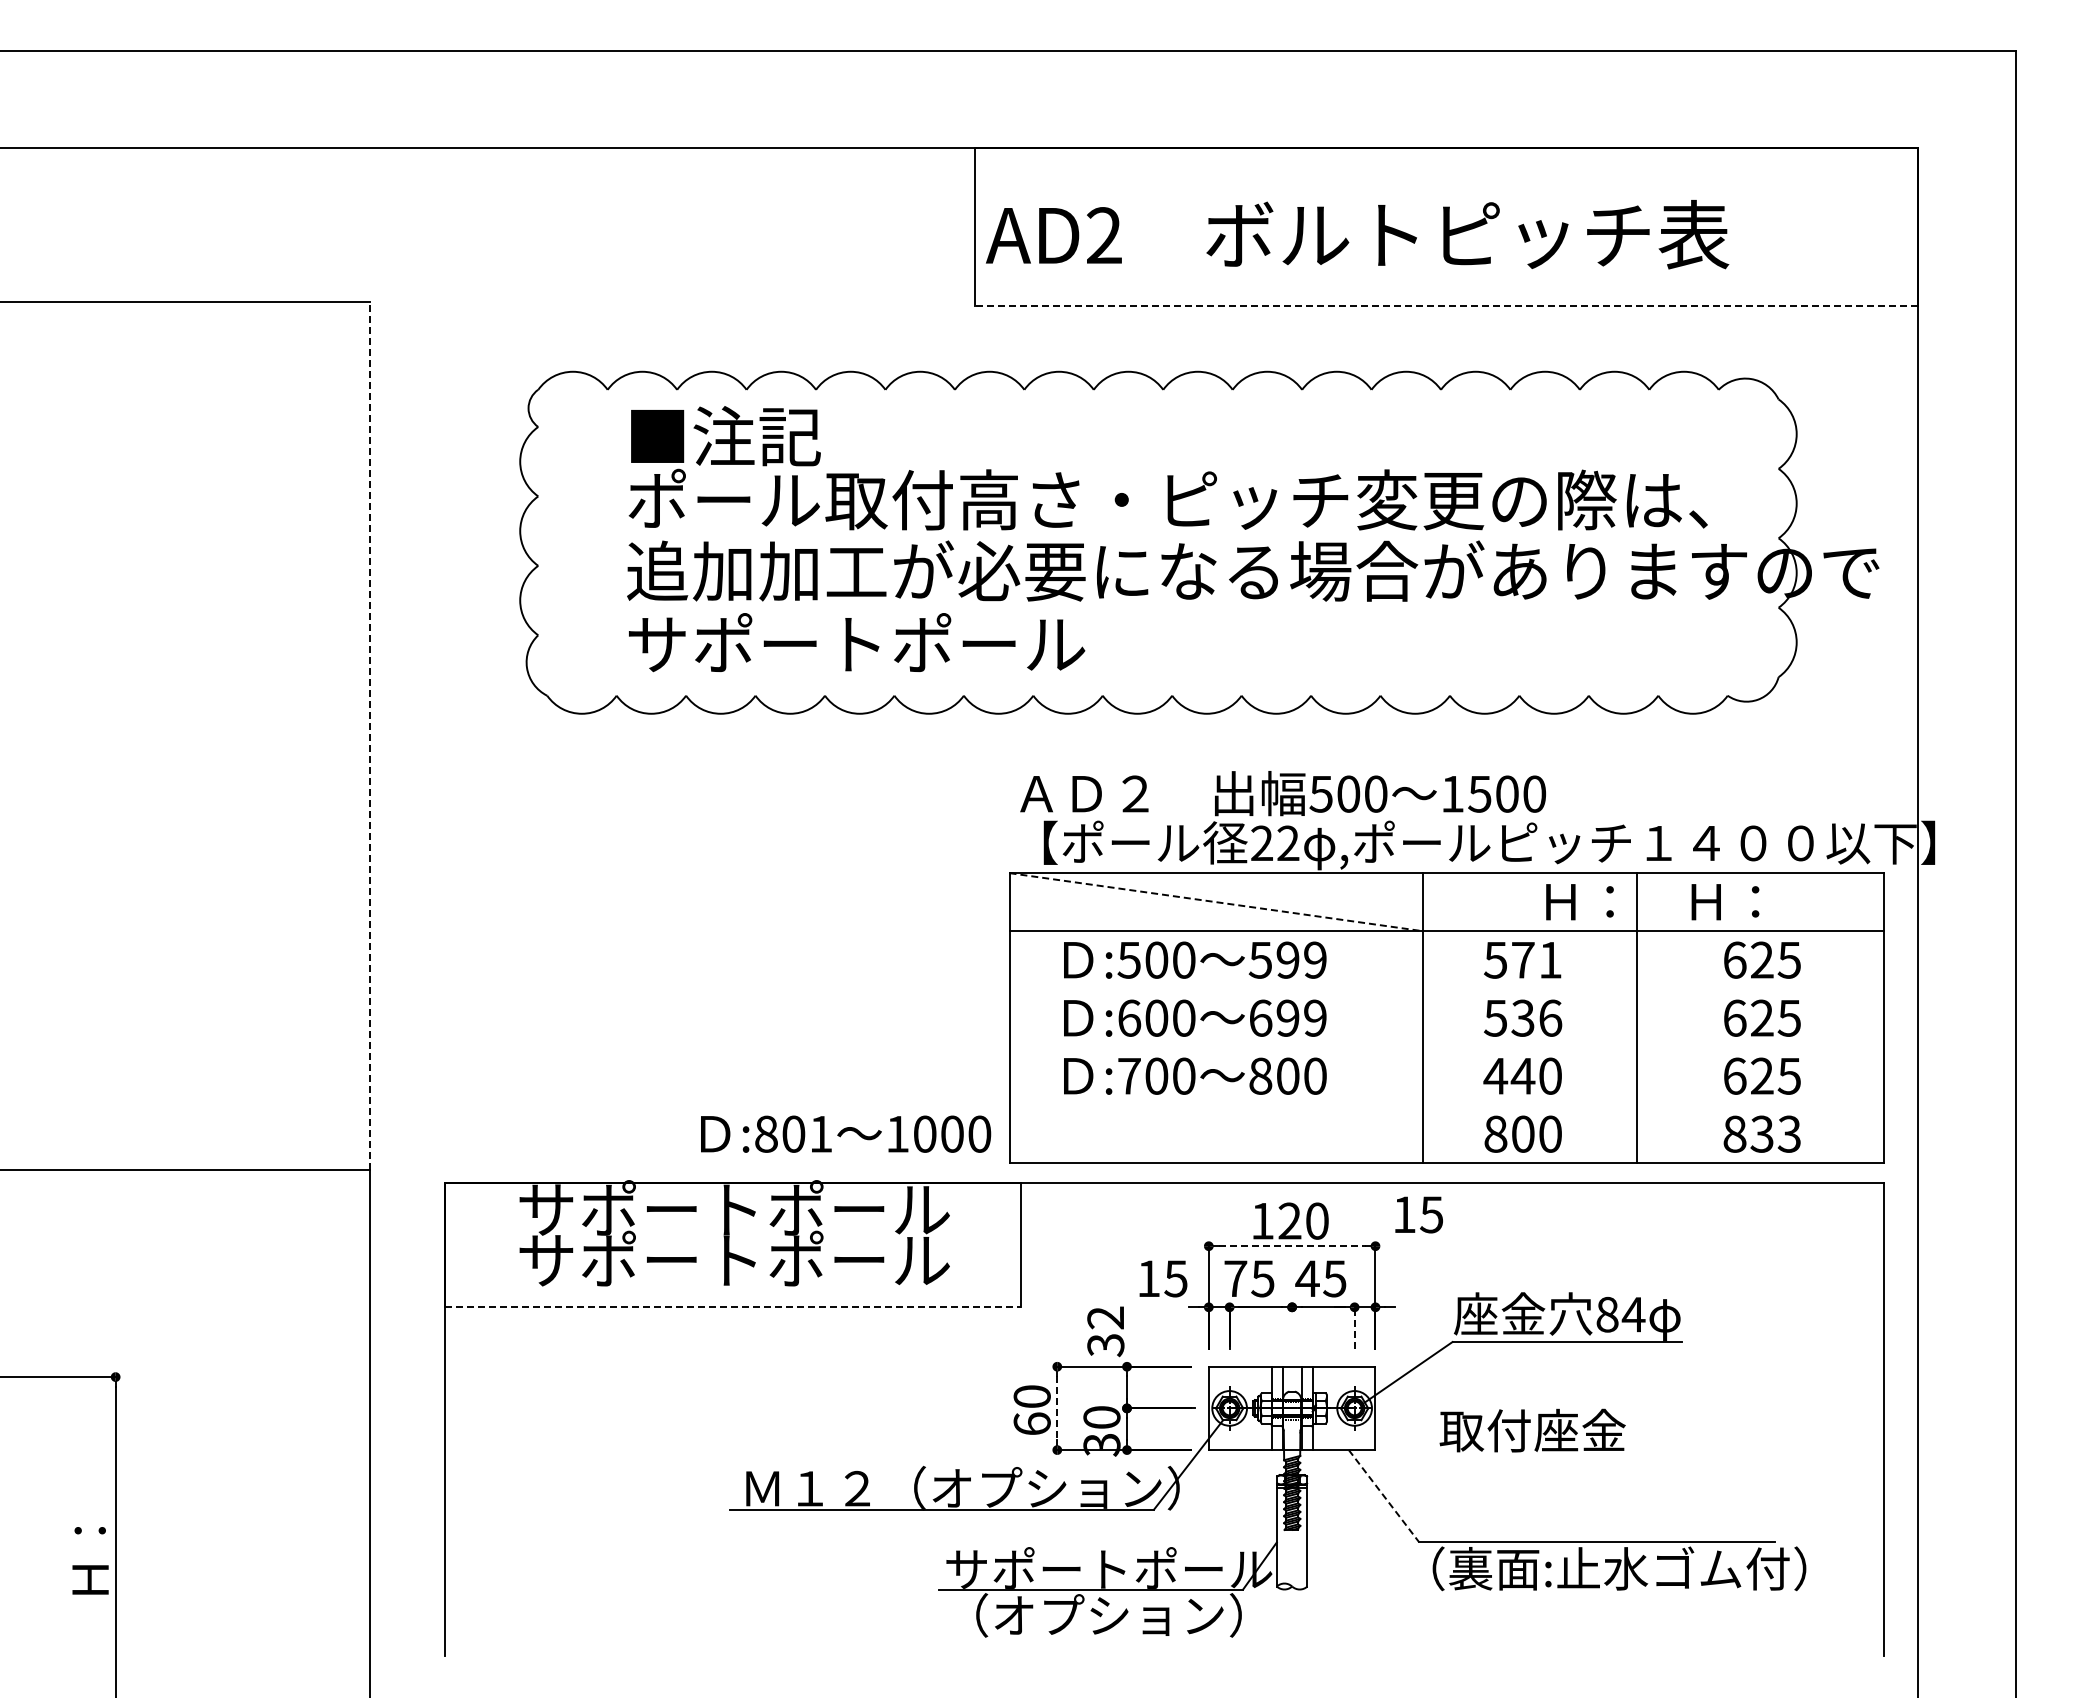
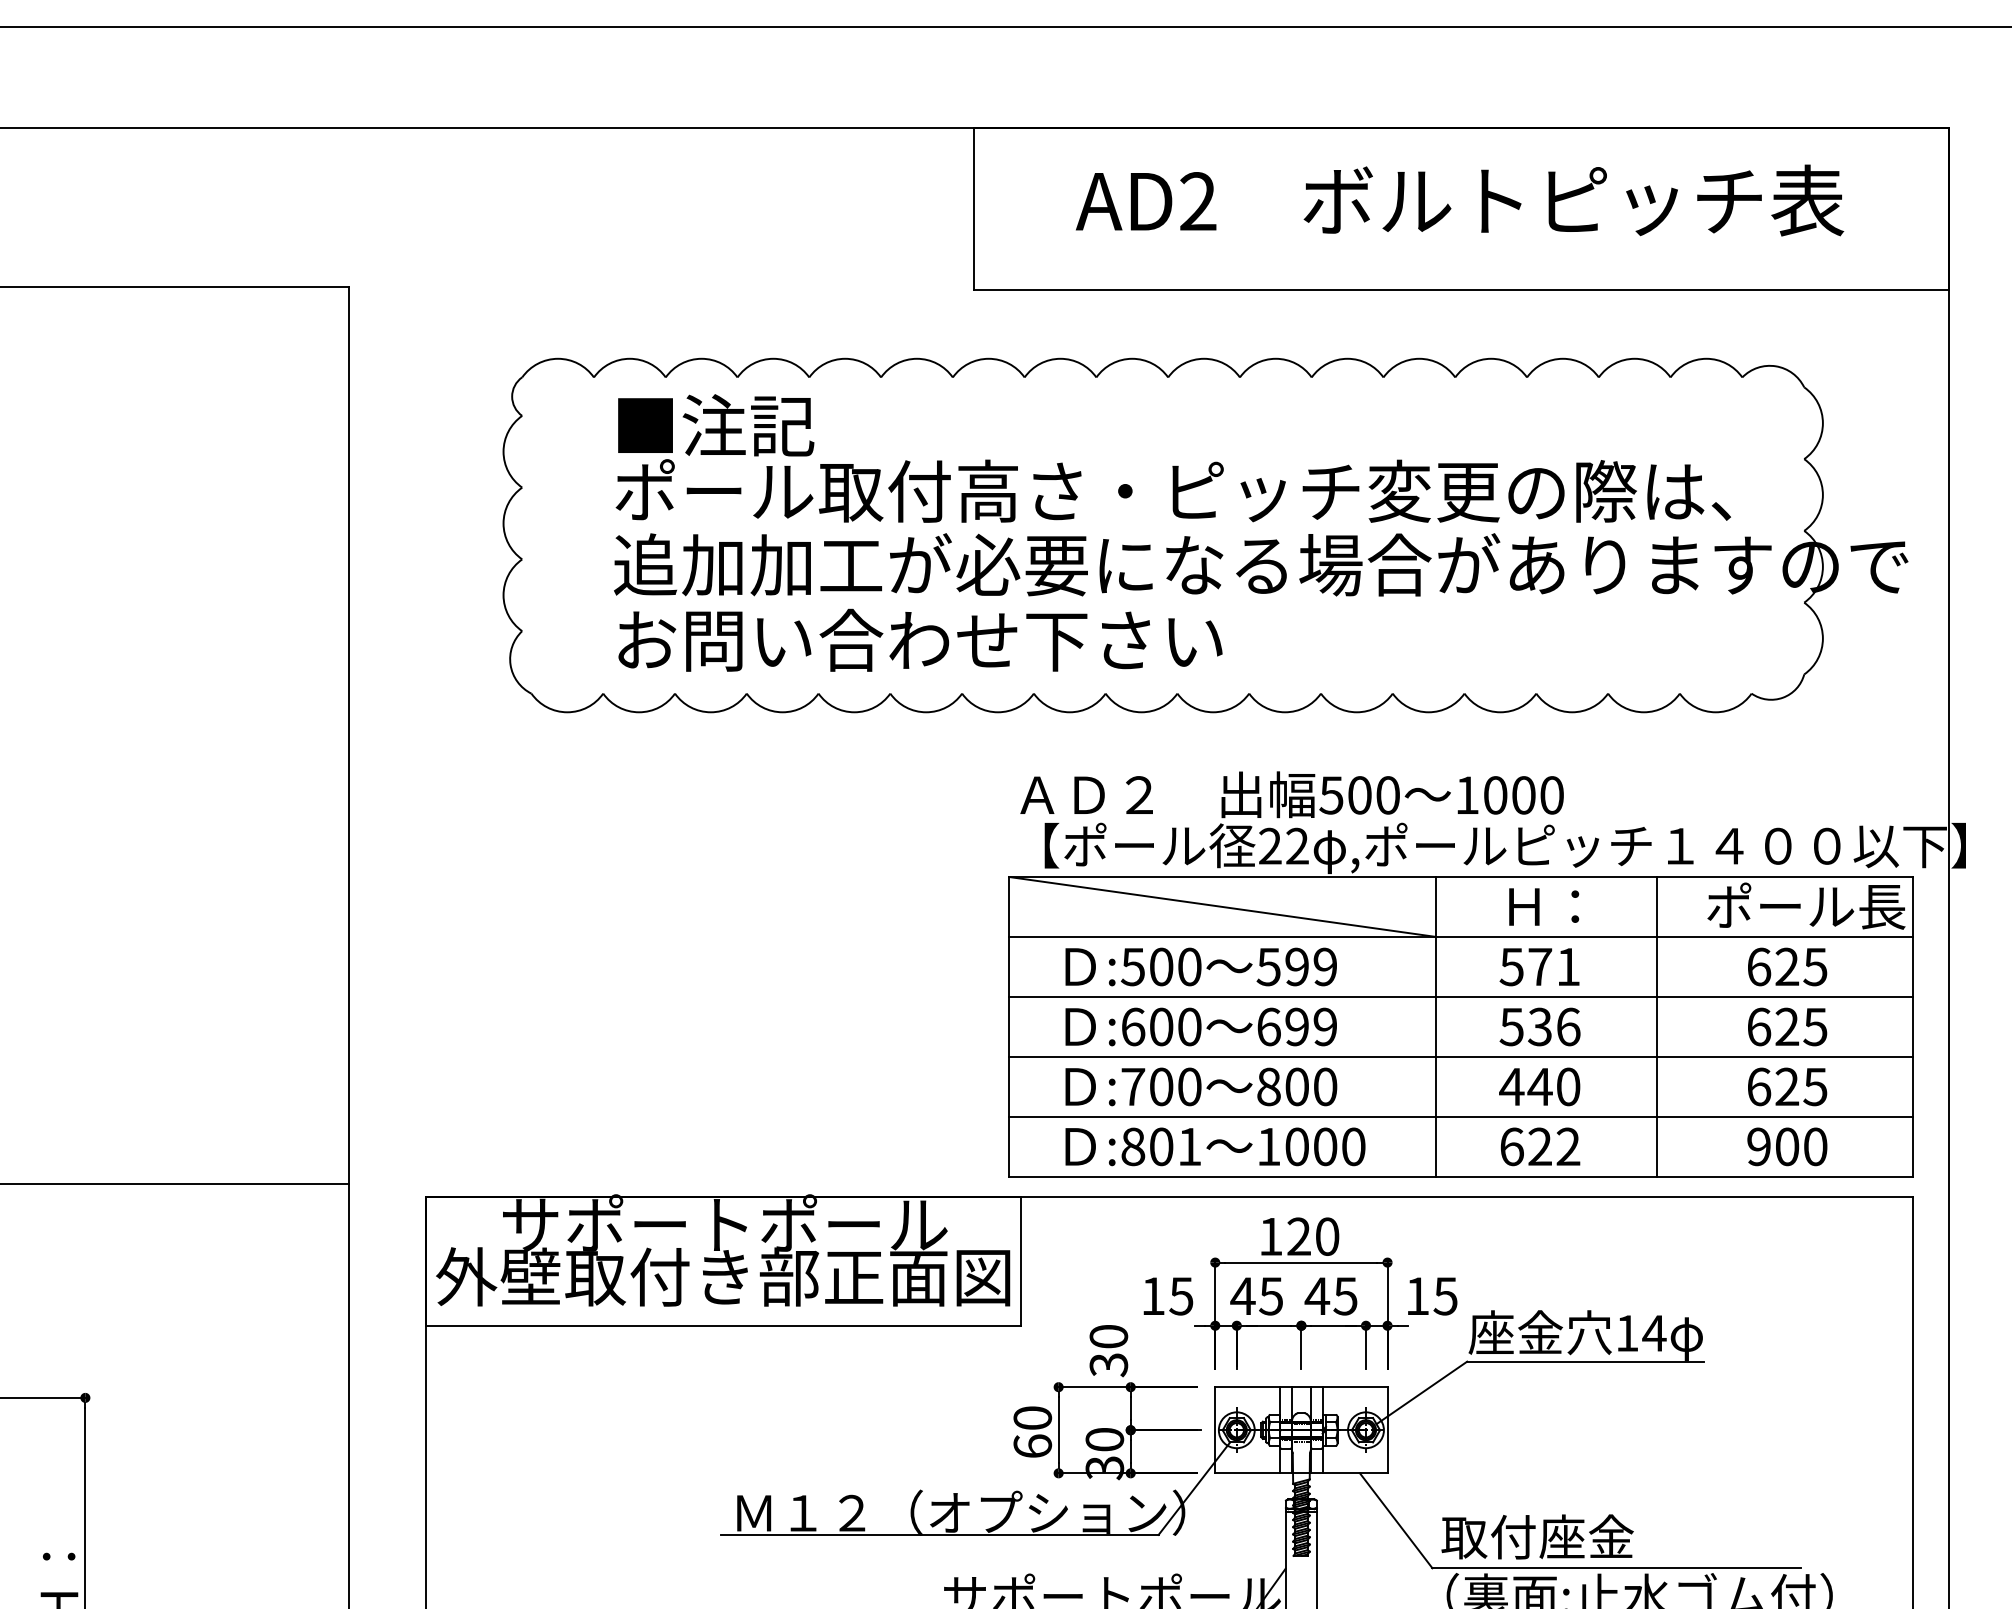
text: (1357, 234) -> (1459, 200), moved
line: (1446, 305) -> (1460, 290), dashed -> solid
text: (922, 643) -> (919, 639), サポートポール -> お問い合わせ下さい
line: (370, 735) -> (348, 734), dashed -> solid
text: (1479, 793) -> (1495, 794), 1500 -> 1000
text: (1780, 901) -> (1806, 906), Ｈ： -> ポール長
line: (1216, 902) -> (1223, 907), dashed -> solid
text: (1579, 902) -> (1543, 907), moved
line: (1446, 989) -> (1460, 997), added
line: (1446, 1047) -> (1460, 1057), added
line: (1446, 1105) -> (1460, 1117), added
text: (846, 1133) -> (1215, 1146), moved
text: (1522, 1133) -> (1539, 1146), 800 -> 622
text: (1761, 1133) -> (1786, 1146), 833 -> 900
text: (1418, 1214) -> (1432, 1295), moved
line: (1292, 1246) -> (1301, 1262), dashed -> solid
text: (732, 1259) -> (722, 1276), サポートポール -> 外壁取付き部正面図
text: (1235, 1278) -> (1242, 1295), 75 -> 45
line: (733, 1307) -> (723, 1325), dashed -> solid
text: (1607, 1314) -> (1627, 1333), 84 -> 14
text: (1105, 1317) -> (1108, 1336), 32 -> 30
line: (1354, 1327) -> (1365, 1346), dashed -> solid
line: (1292, 1328) -> (1301, 1347), added
line: (1057, 1408) -> (1058, 1430), dashed -> solid
text: (1532, 1430) -> (1537, 1536), moved
line: (1383, 1496) -> (1395, 1521), dashed -> solid

